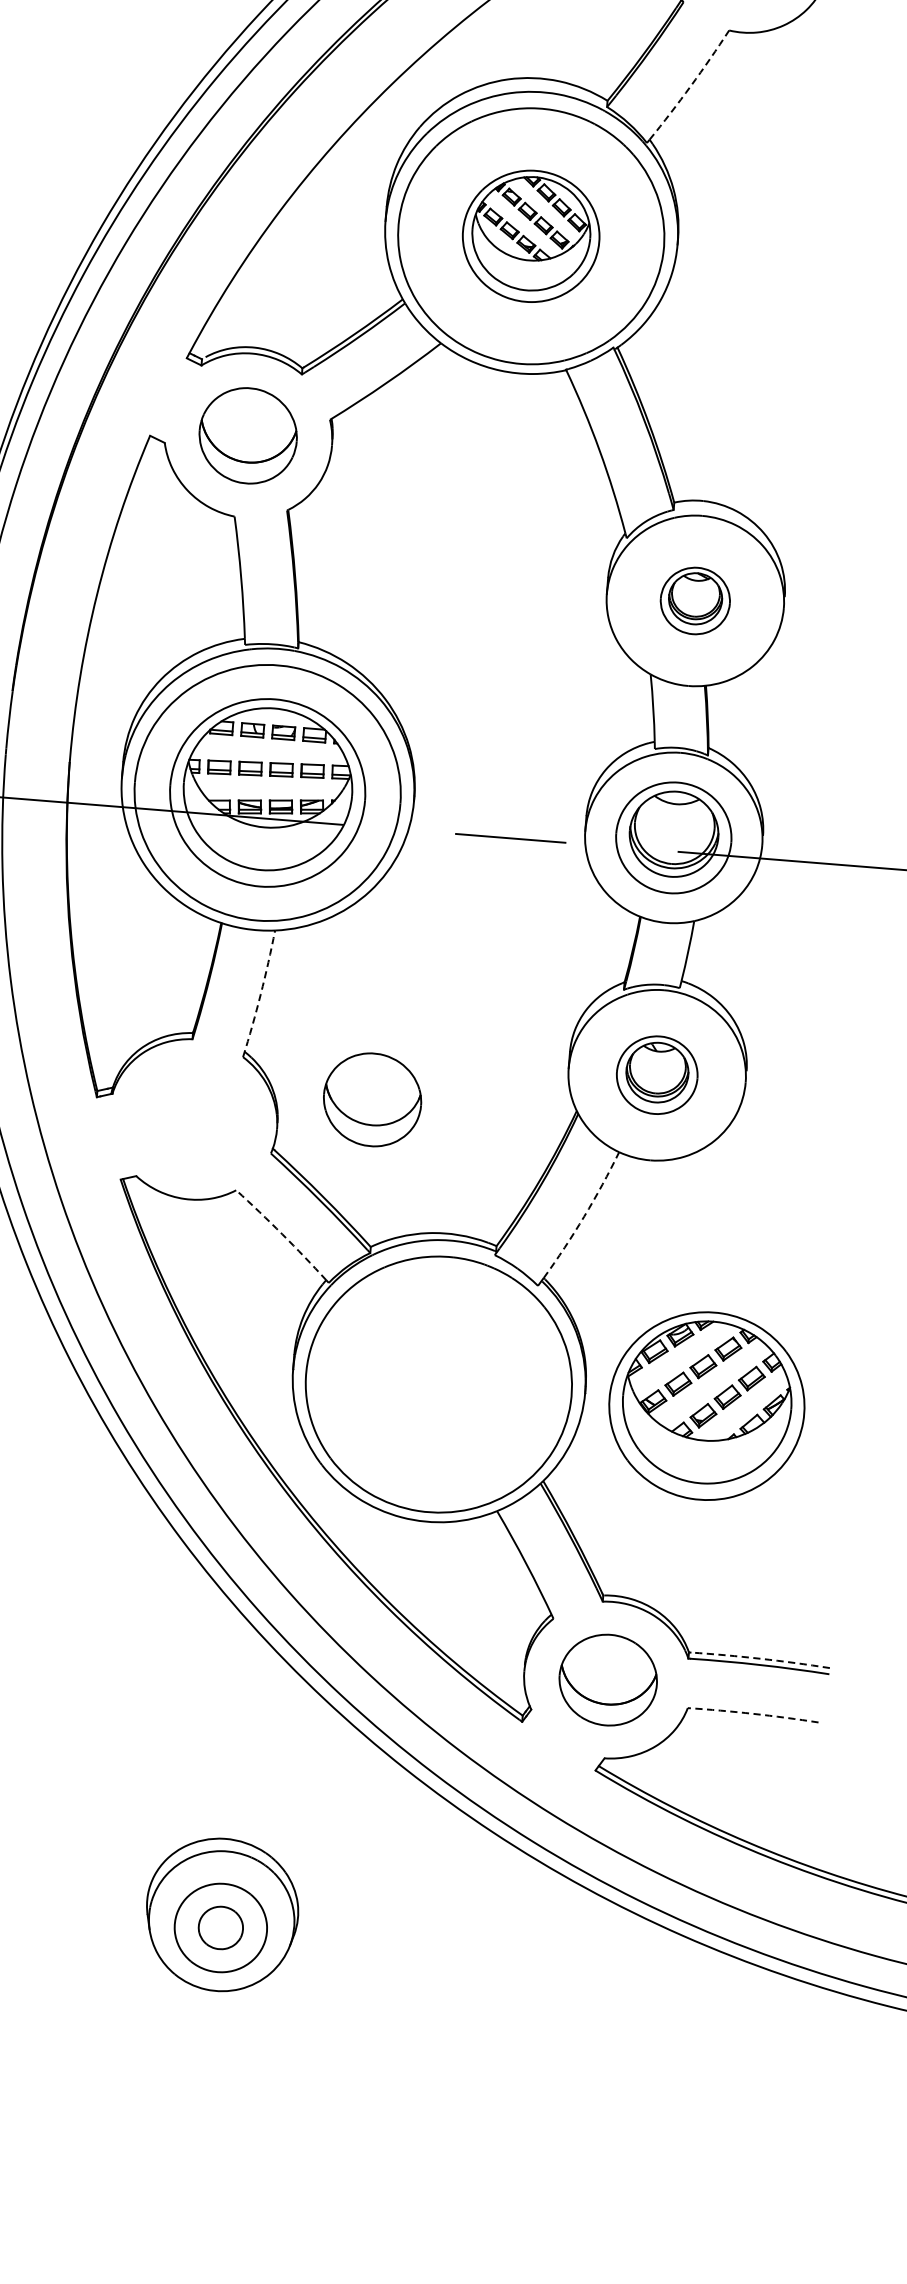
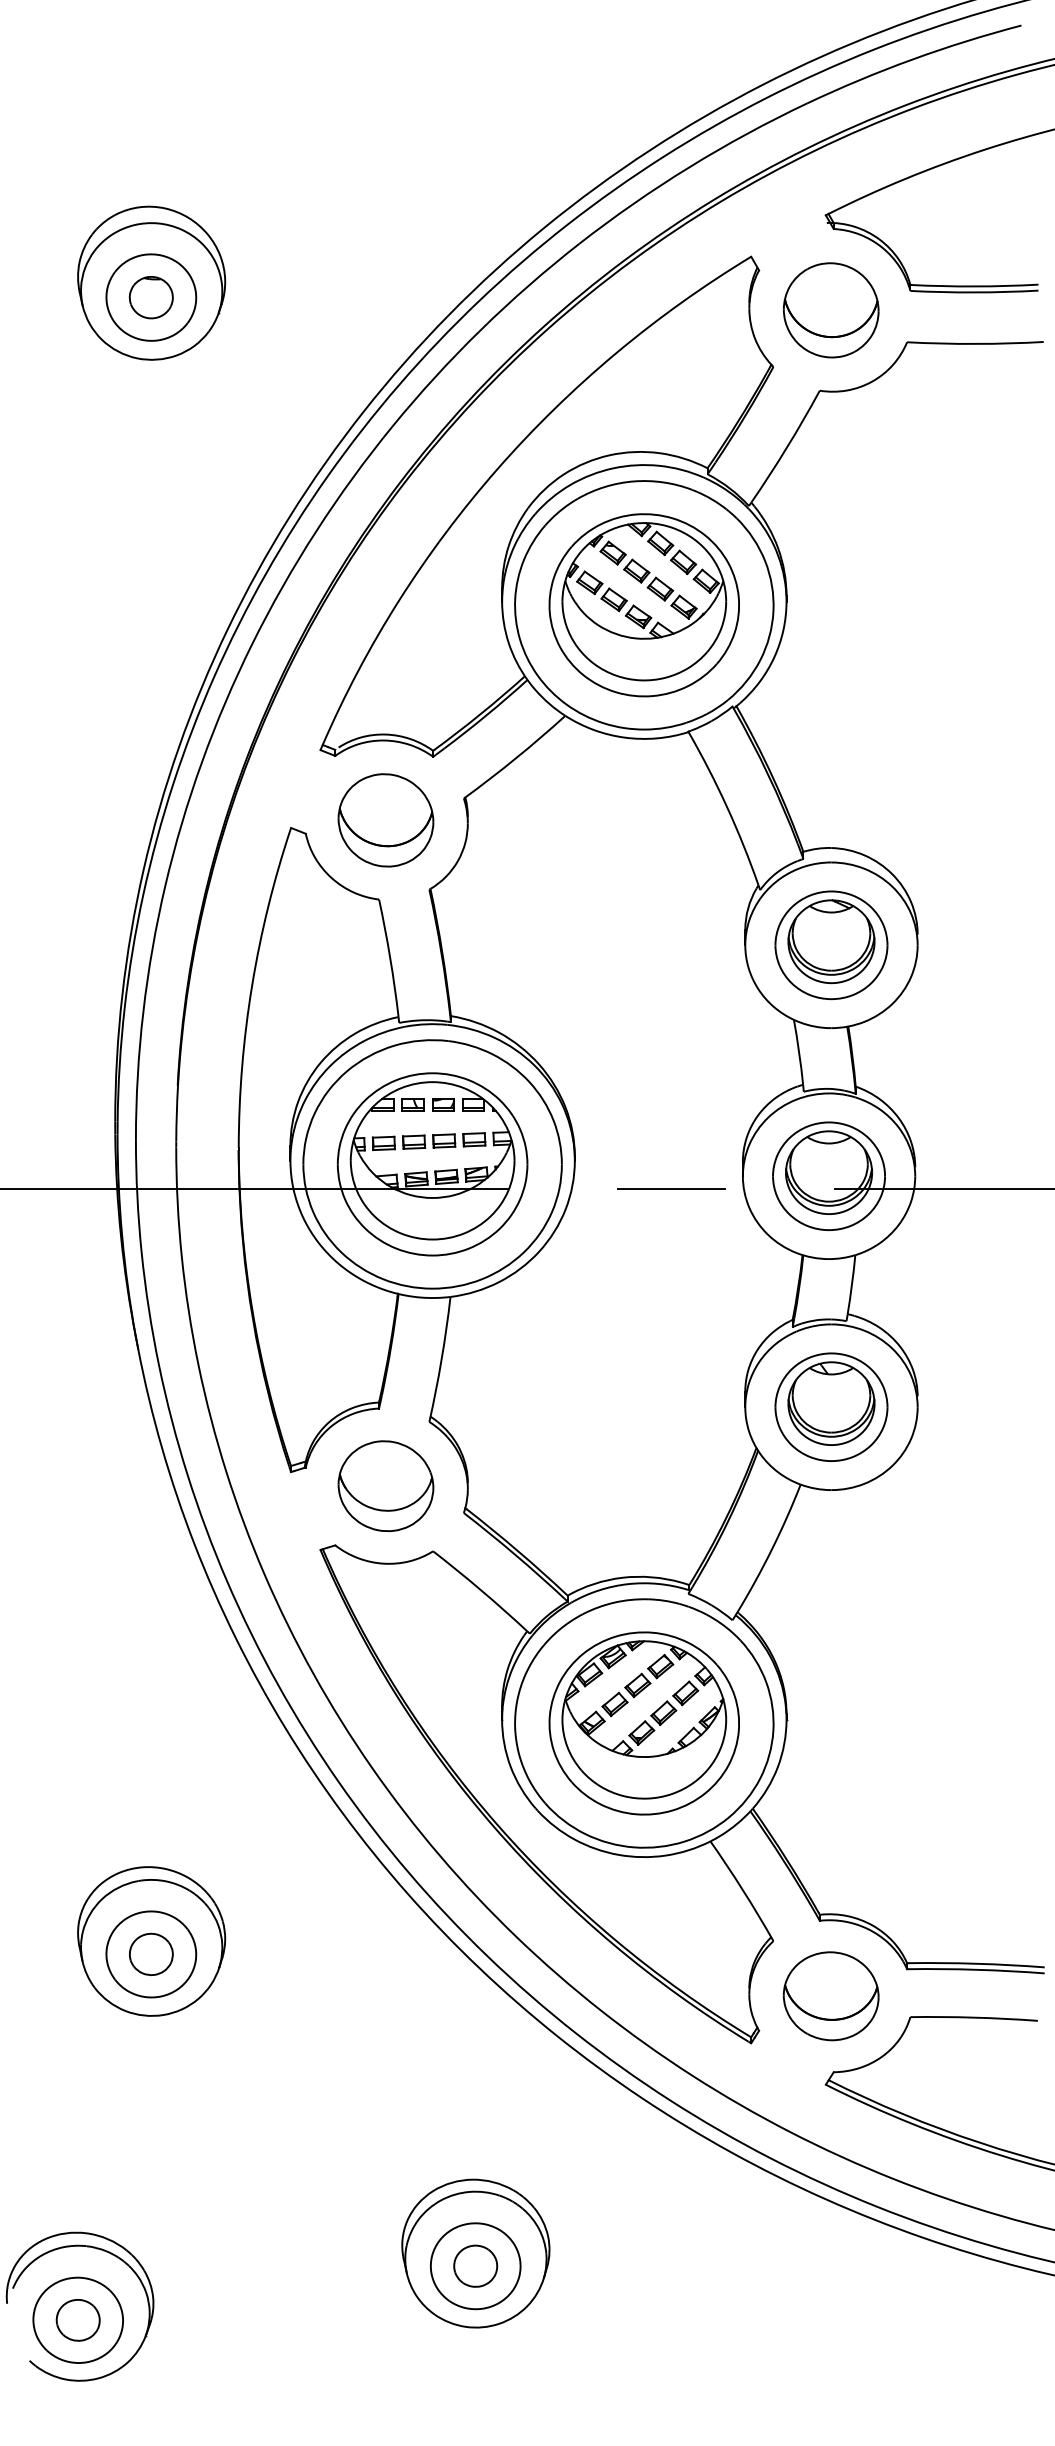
arc: (691, 86) -> (787, 447), dashed -> solid
part: (530, 236) -> (643, 605), size x1.43
part: (695, 601) -> (831, 945), size x1.67
arc: (260, 994) -> (441, 1359), dashed -> solid
part: (657, 1074) -> (831, 1406), size x1.43
part: (372, 1100) -> (385, 1486), moved
arc: (583, 1216) -> (771, 1549), dashed -> solid
arc: (282, 1234) -> (481, 1590), dashed -> solid
part: (706, 1406) -> (643, 1723), moved
arc: (760, 1658) -> (976, 1963), dashed -> solid
arc: (753, 1713) -> (974, 2017), dashed -> solid

